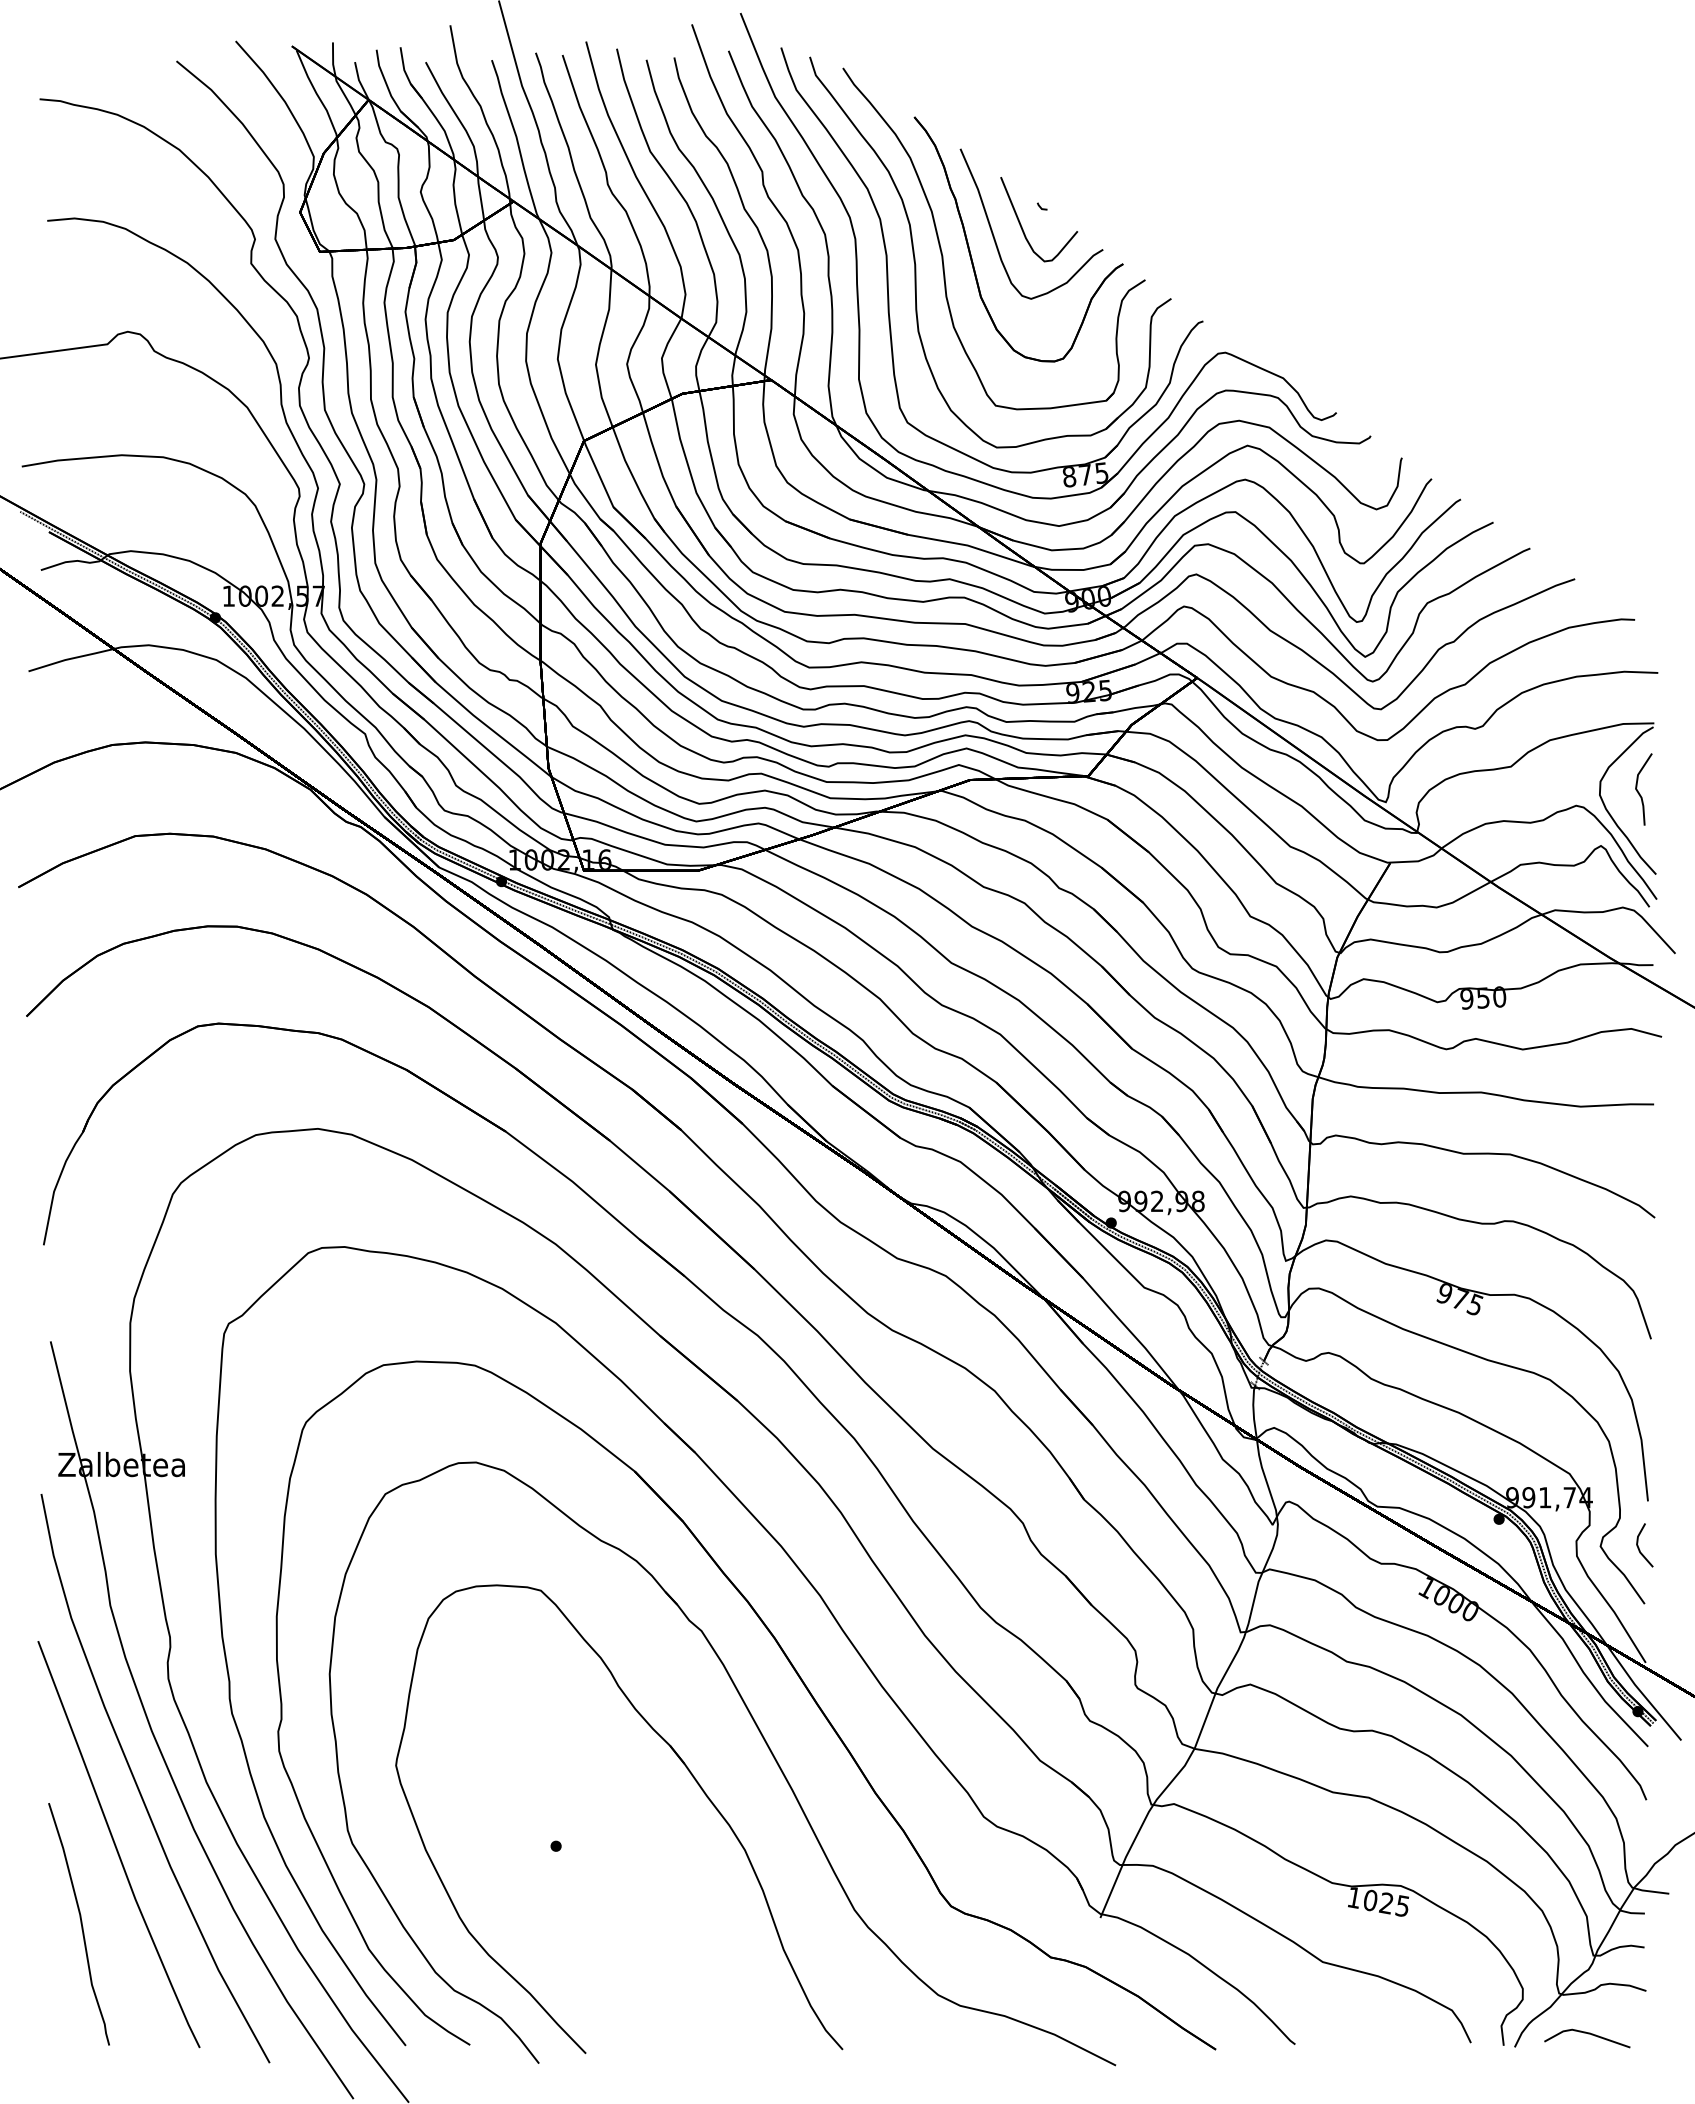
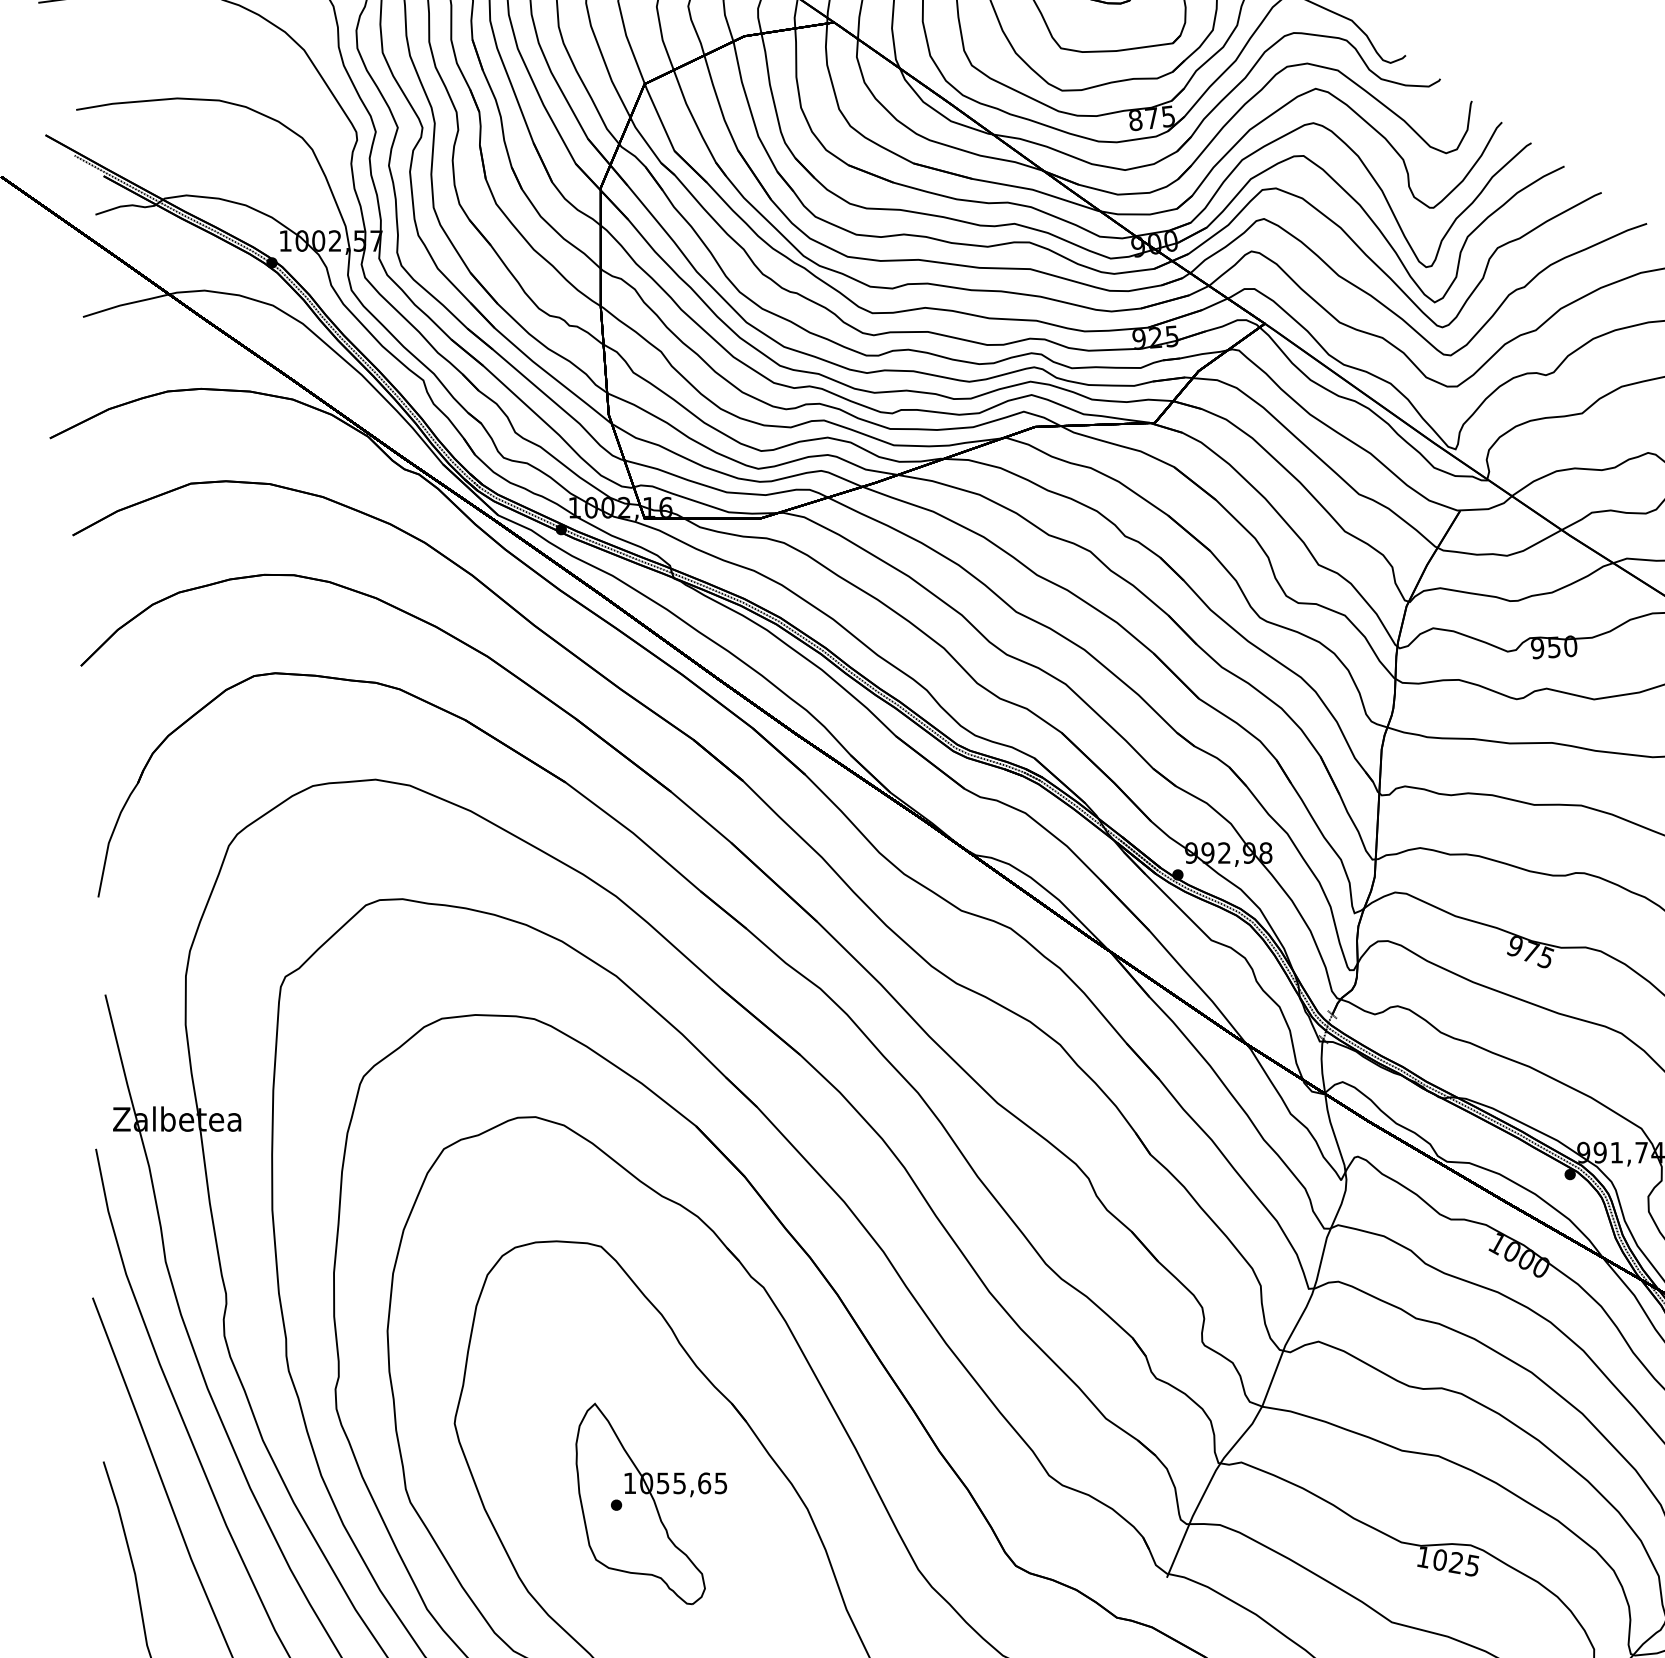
part: (590, 1844) -> (651, 1503), added

